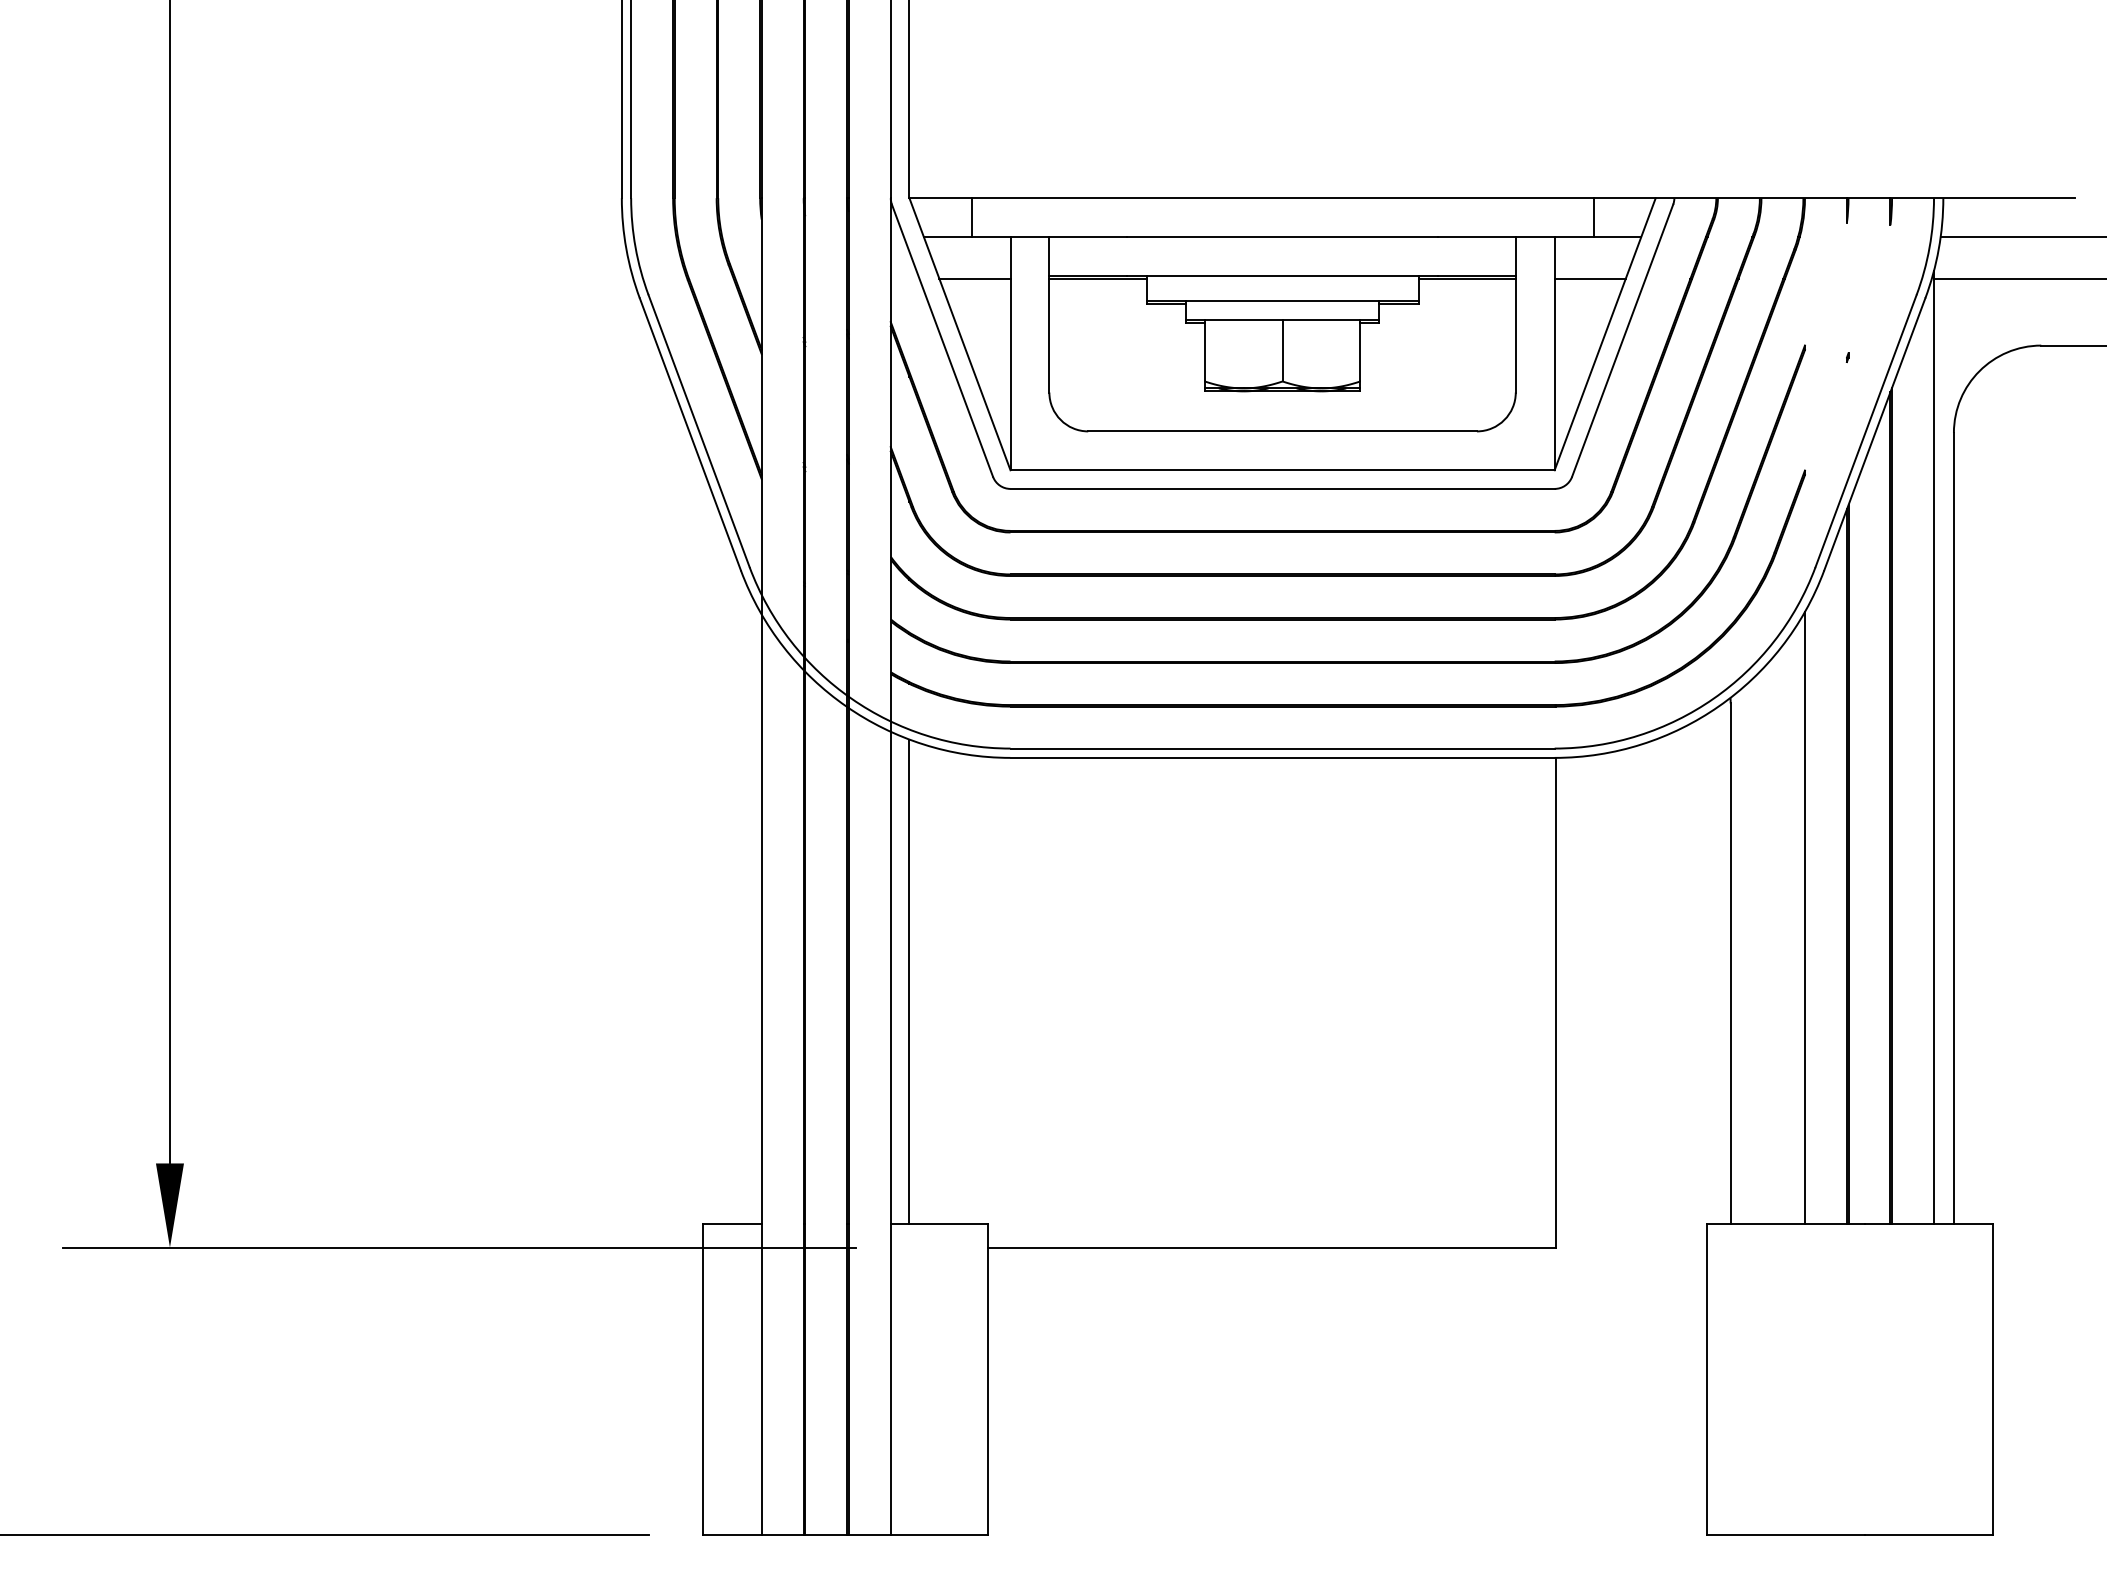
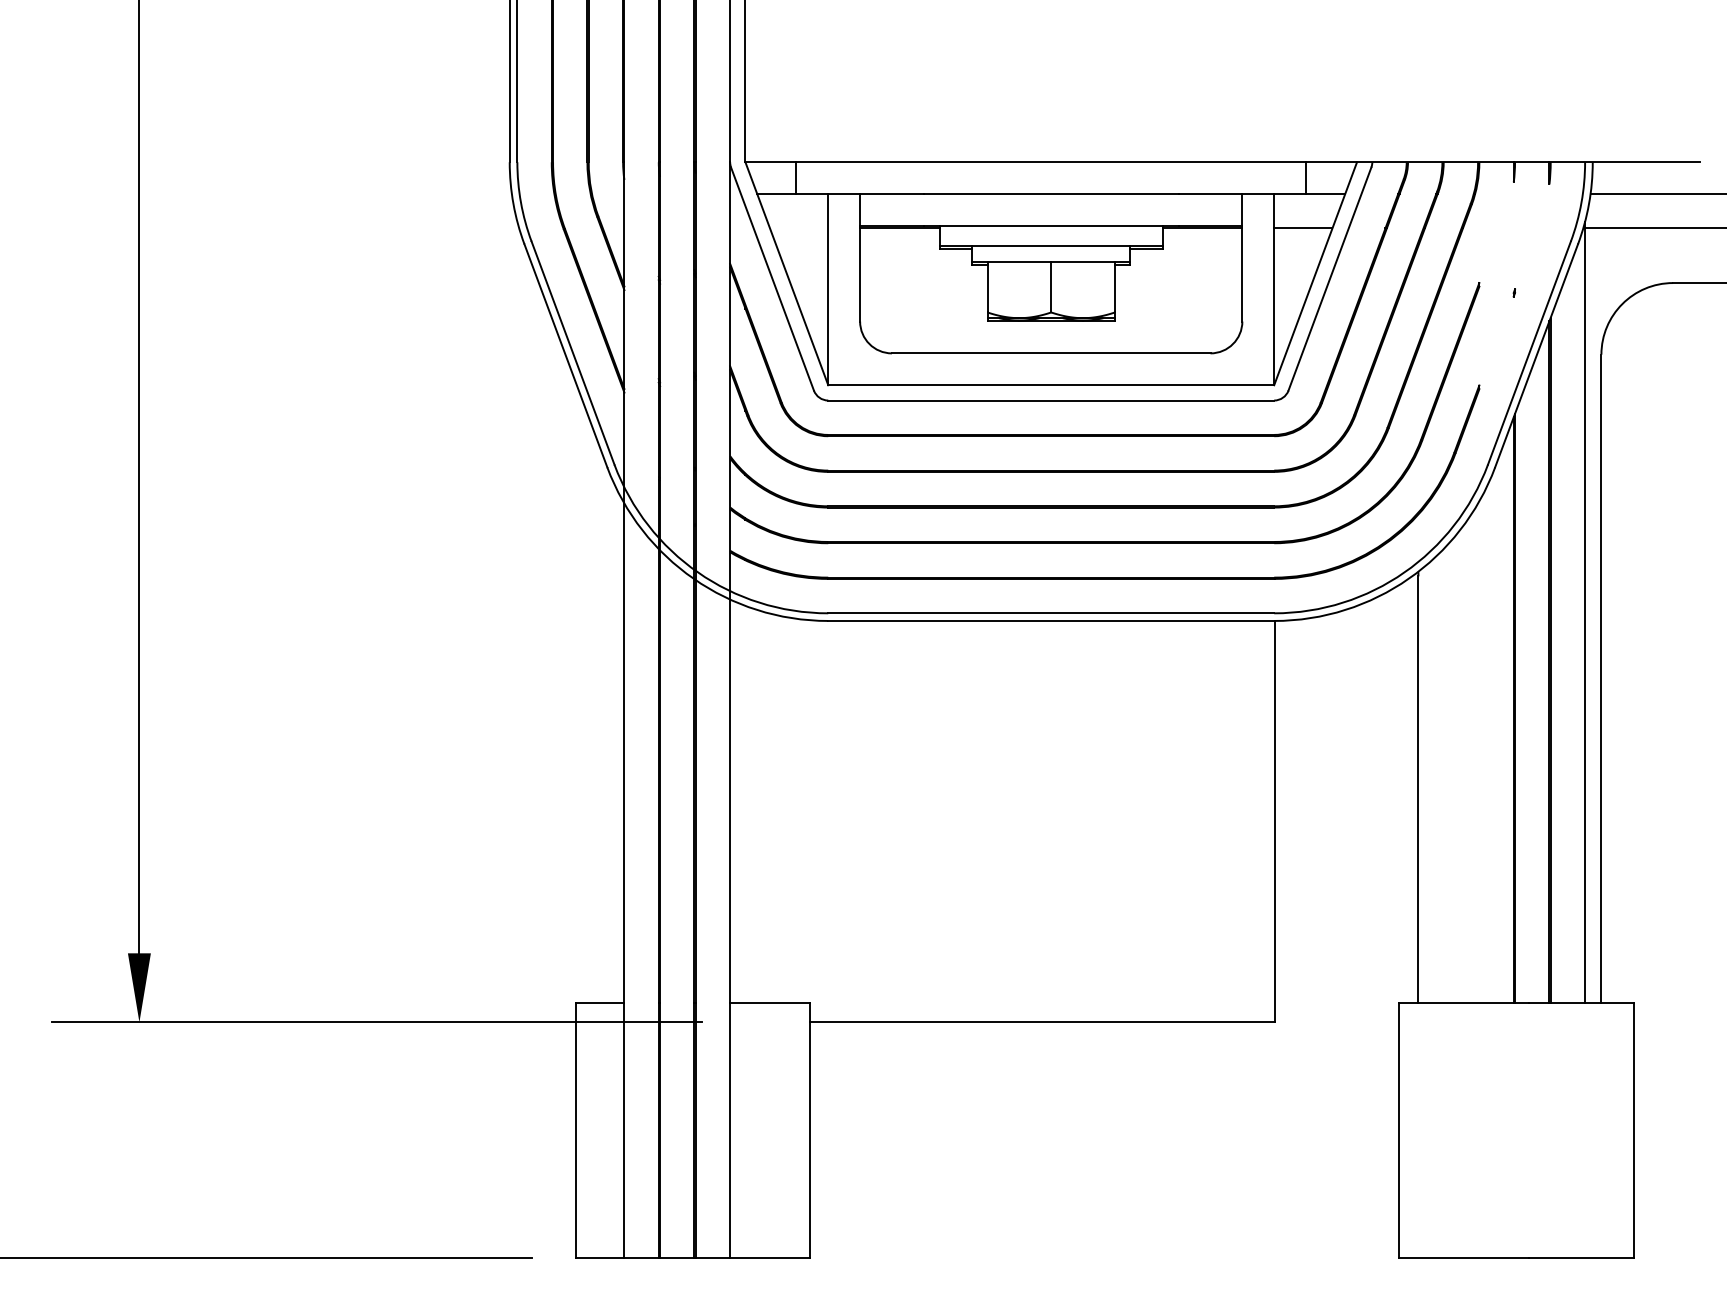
line: (975, 279) -> (799, 228), removed
line: (1805, 918) -> (1479, 752), removed
line: (909, 981) -> (745, 804), removed

